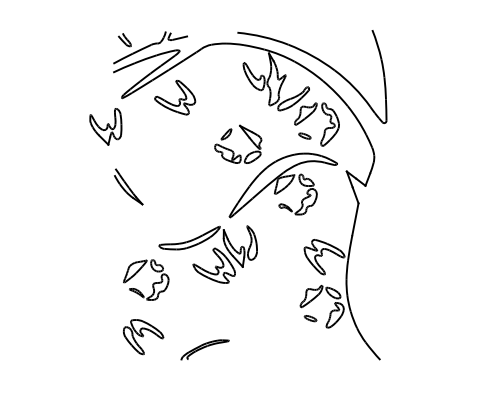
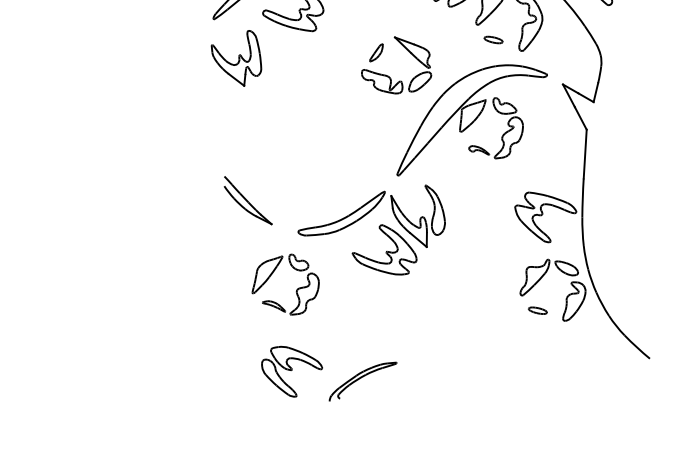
part: (105, 126) -> (236, 59), moved
part: (128, 186) -> (247, 200), moved
part: (204, 349) -> (362, 380), moved

